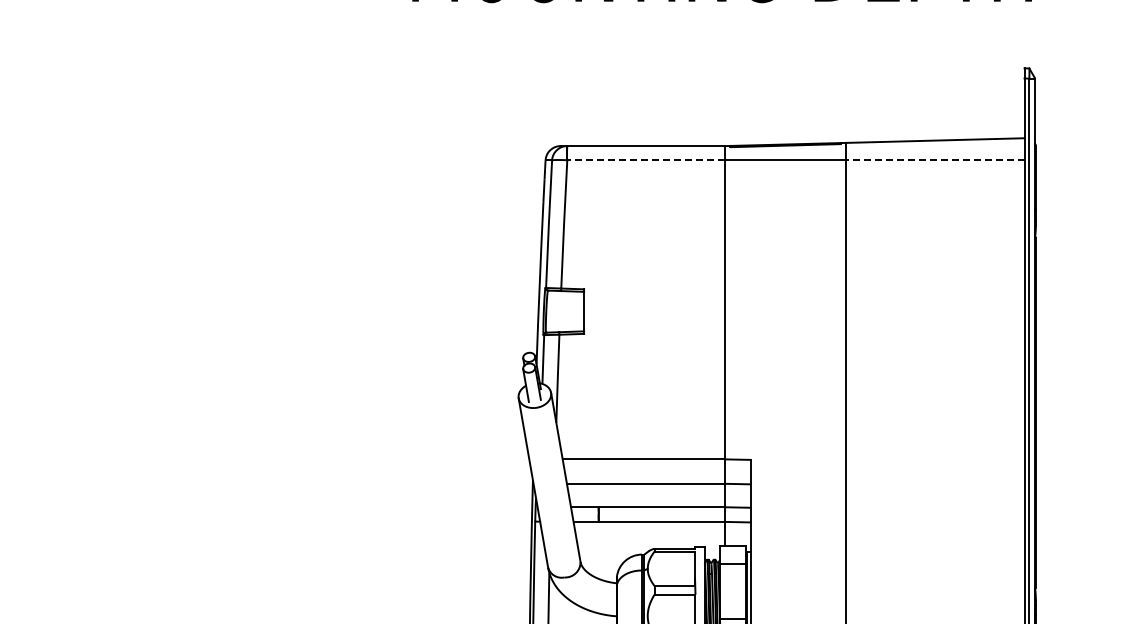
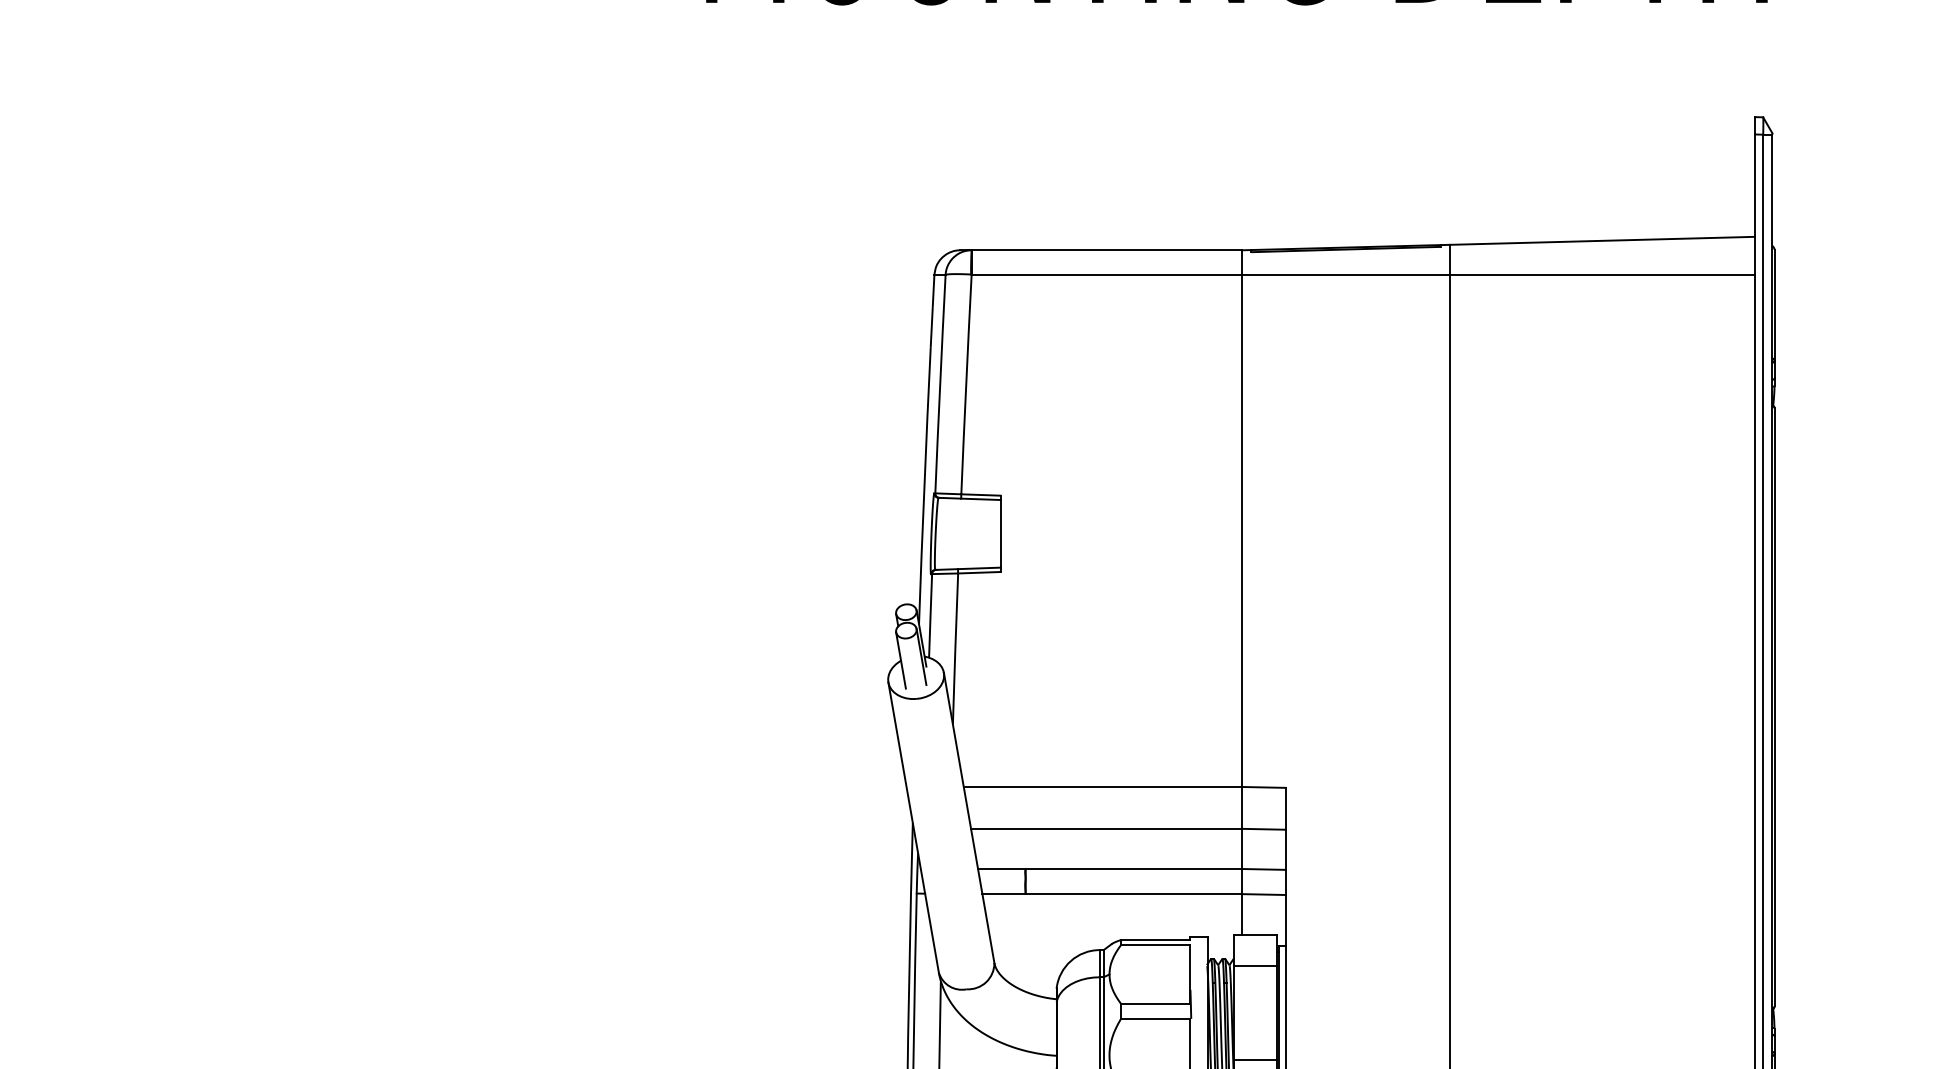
line: (645, 160) -> (1105, 274), dashed -> solid
line: (934, 160) -> (1600, 274), dashed -> solid

